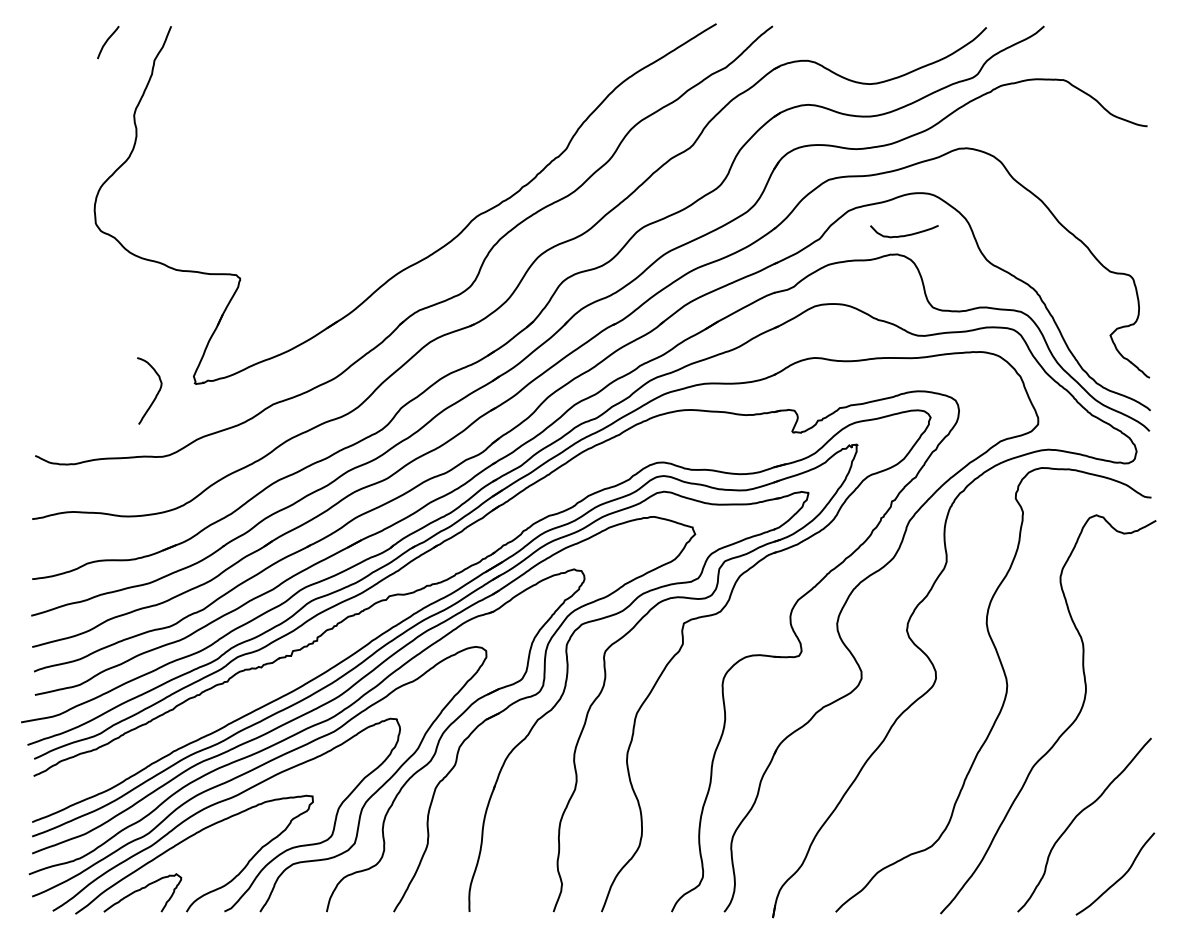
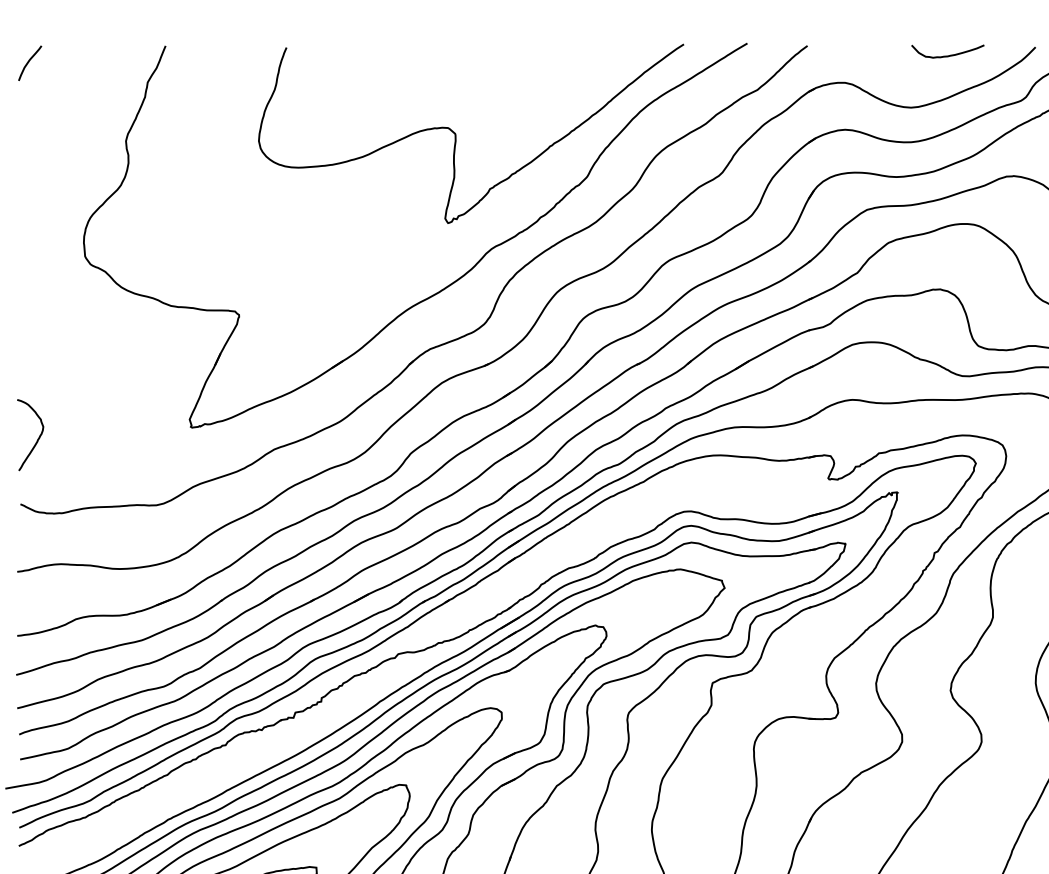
curve: (107, 41) -> (29, 62), moved
curve: (443, 108) -> (456, 133), added
curve: (905, 234) -> (949, 54), moved
curve: (156, 393) -> (37, 437), moved

